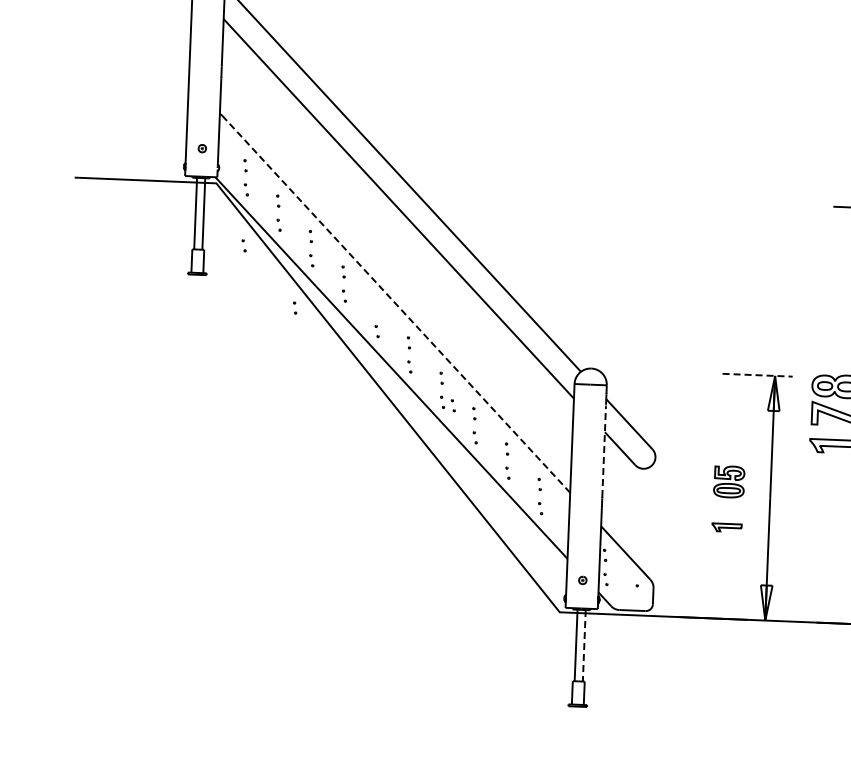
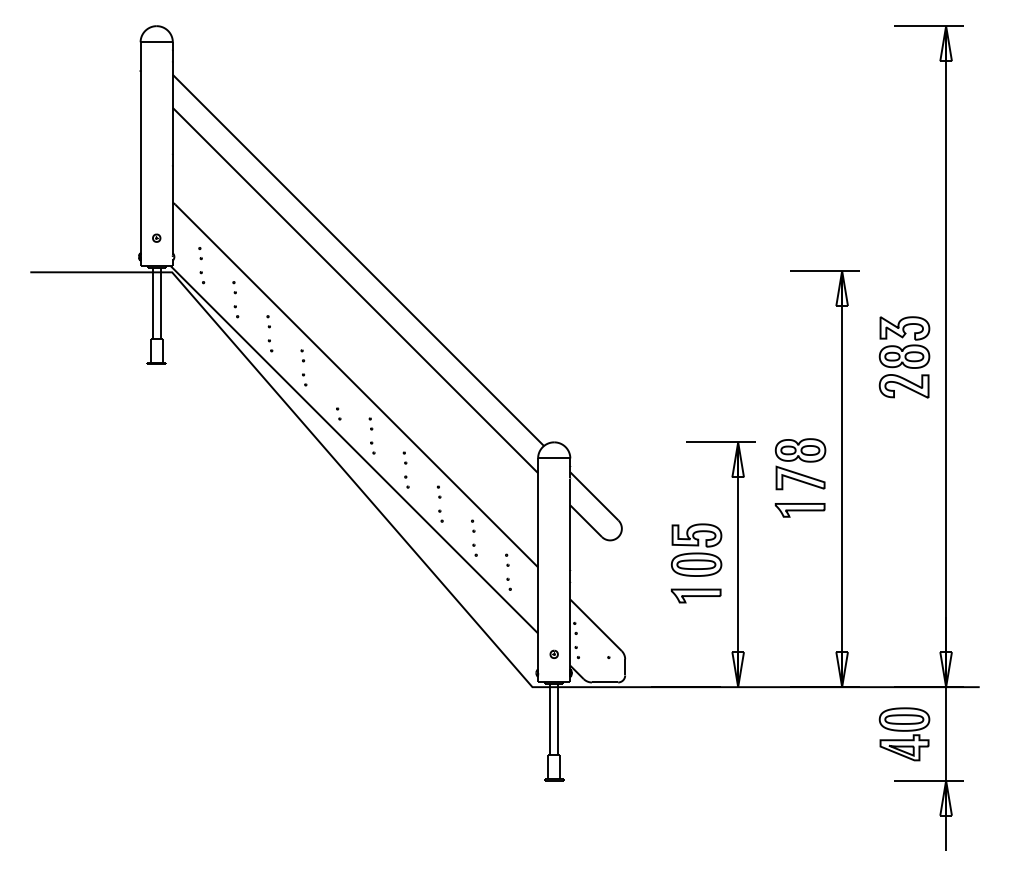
part: (244, 245) -> (202, 333), removed
line: (396, 303) -> (356, 385), dashed -> solid
part: (294, 307) -> (255, 393), removed
line: (758, 375) -> (721, 442), dashed -> solid
part: (453, 405) -> (417, 484), removed
line: (604, 451) -> (570, 524), dashed -> solid
part: (729, 481) -> (696, 549), size x1.67
part: (726, 527) -> (695, 595), size x1.67
line: (584, 645) -> (558, 719), dashed -> solid

